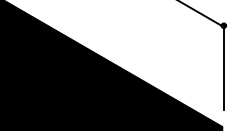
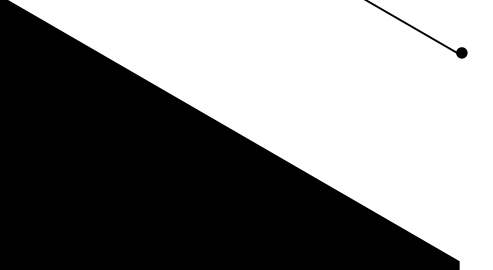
line: (223, 68) -> (461, 141), removed

